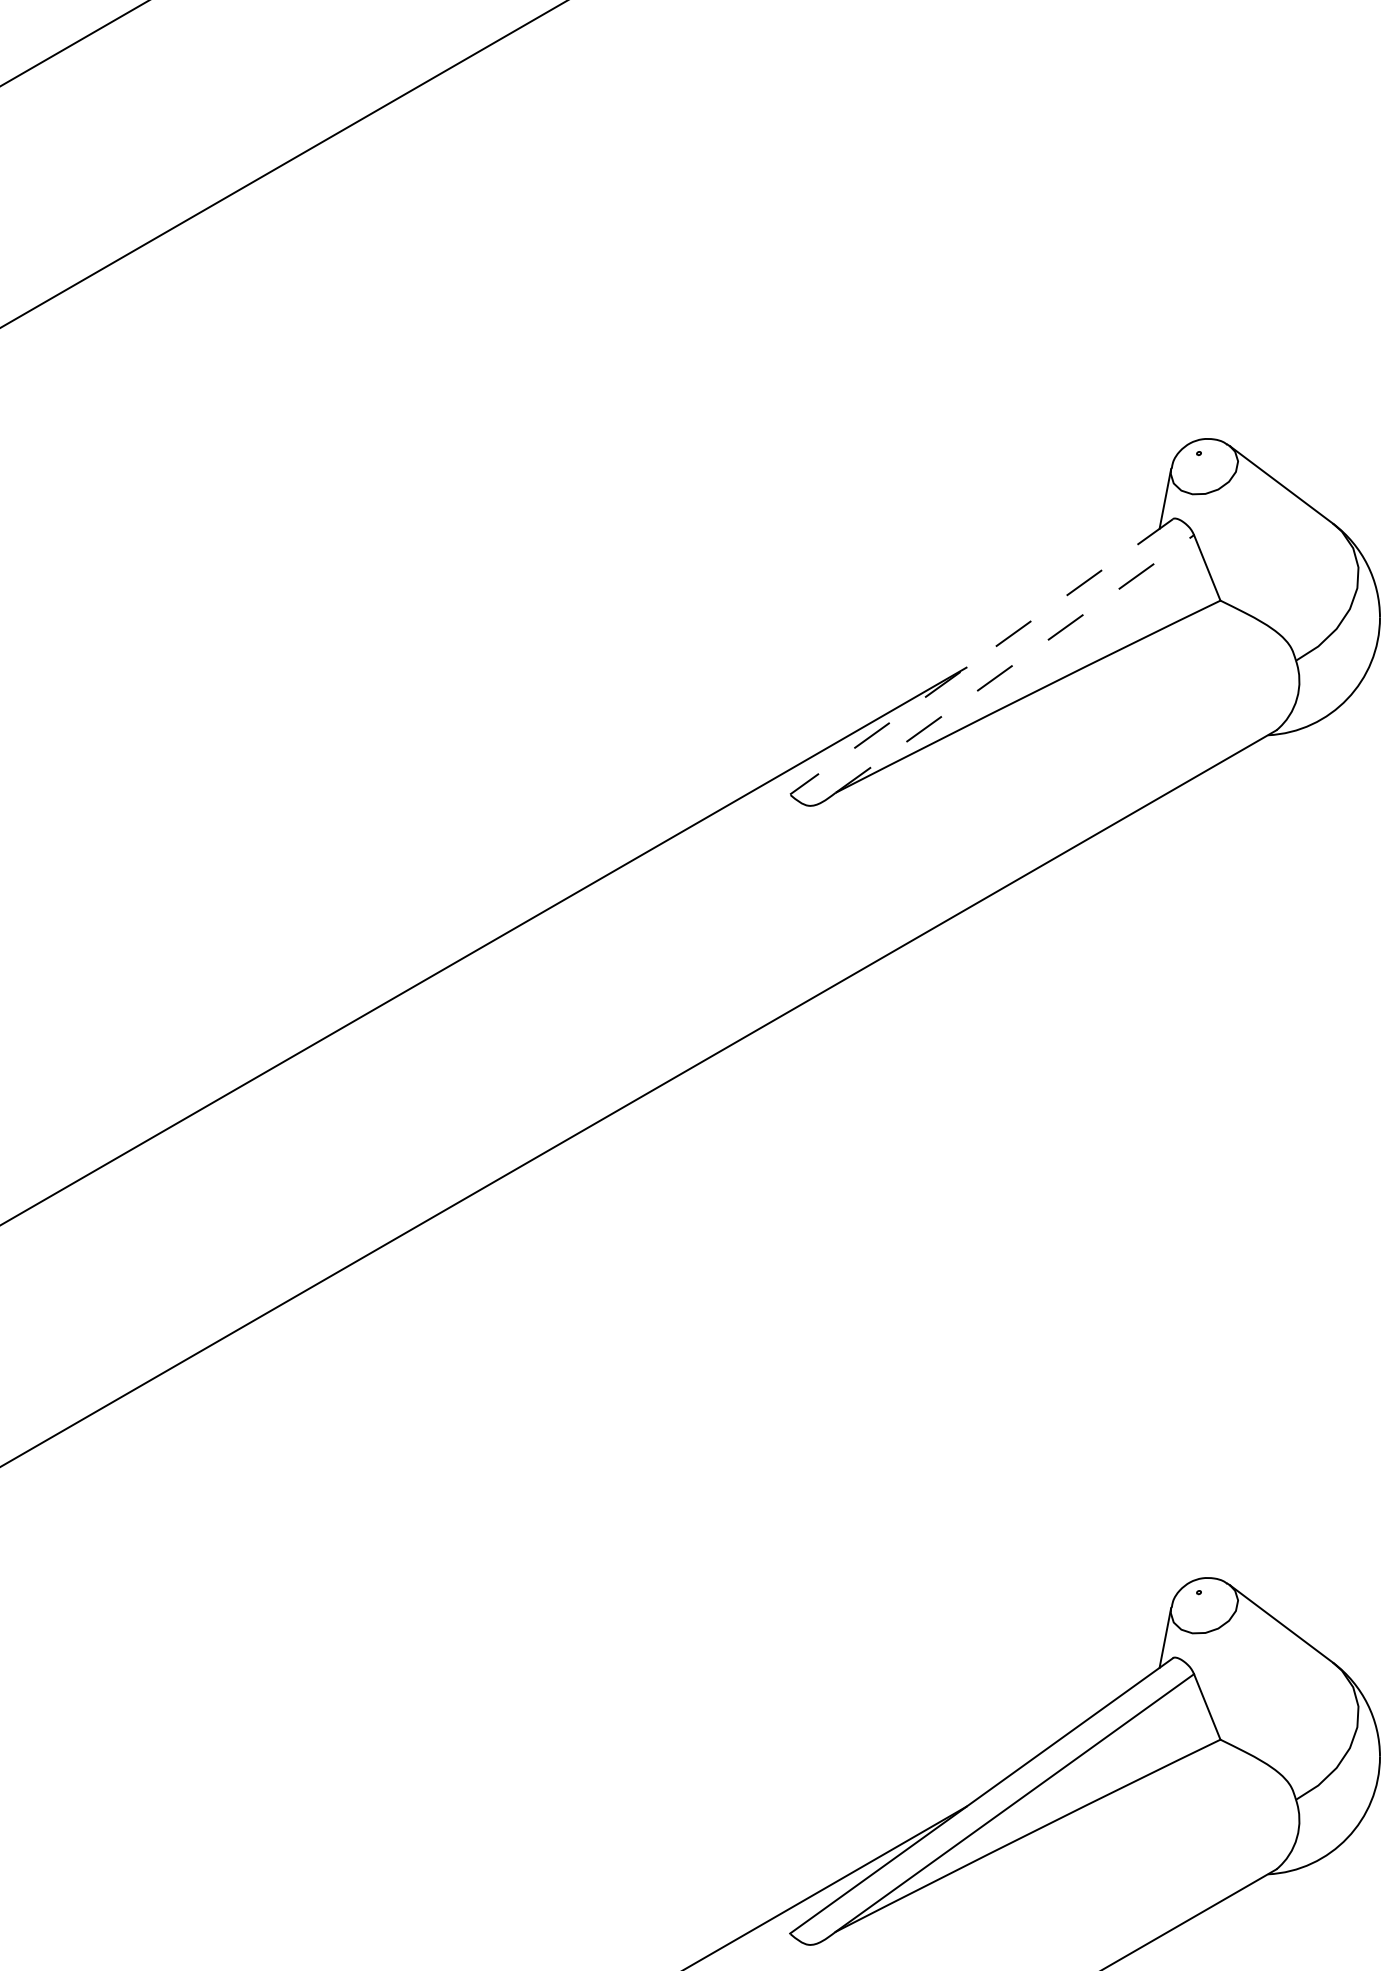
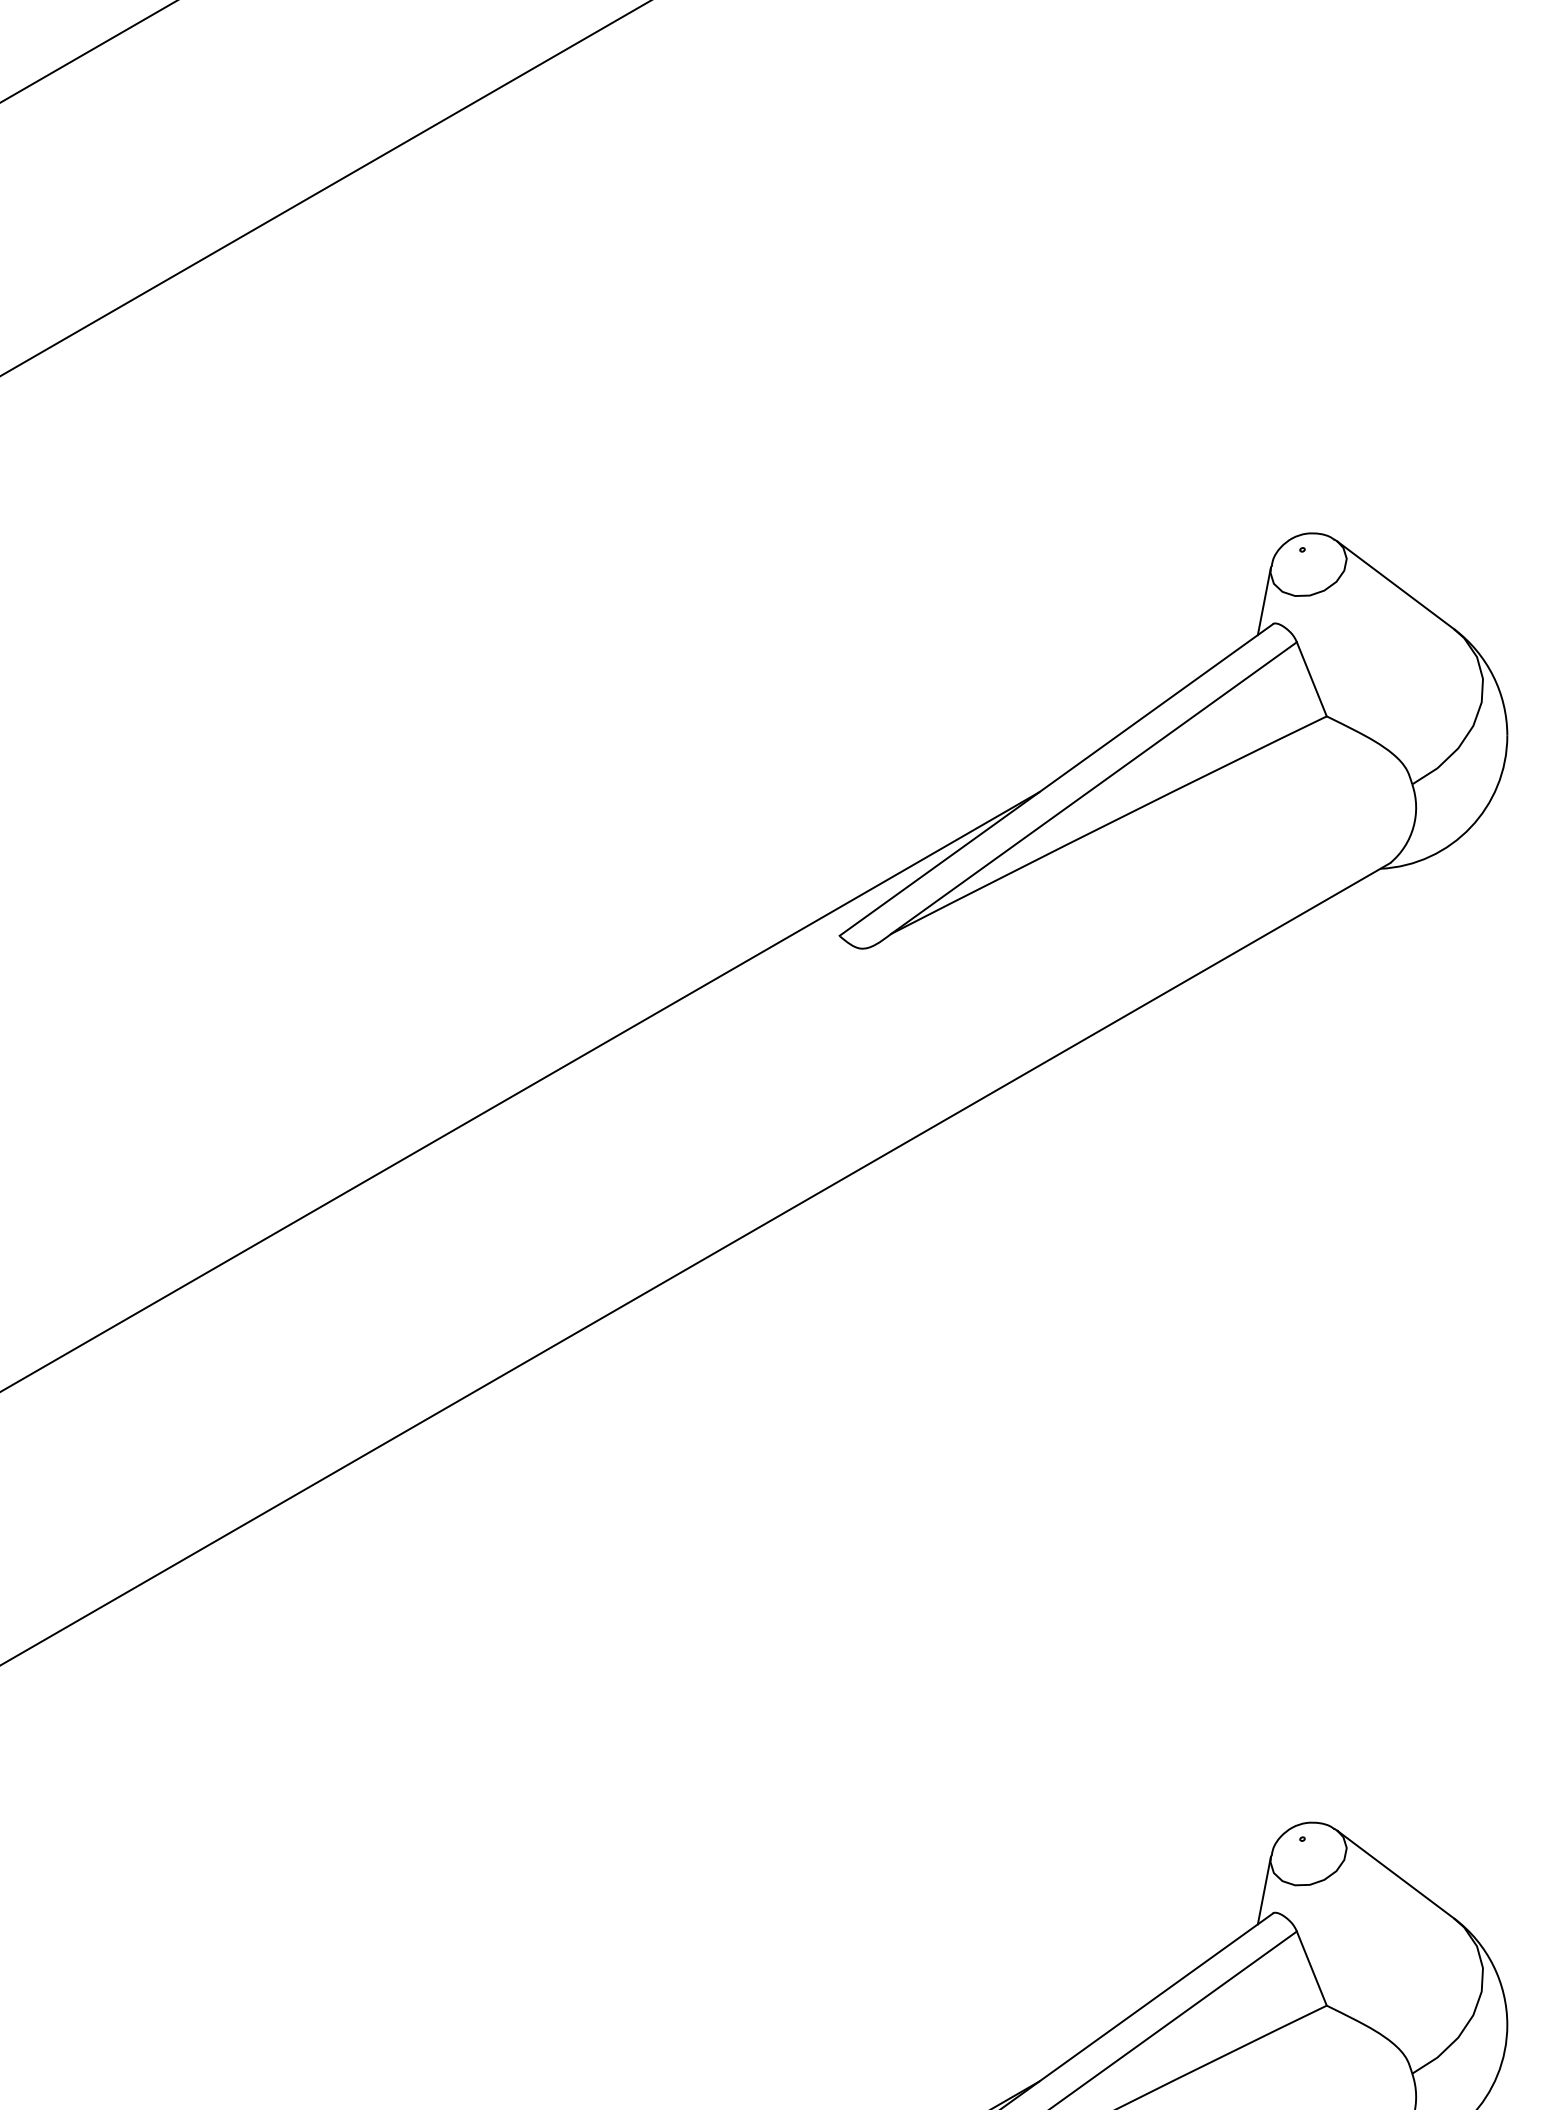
line: (981, 656) -> (1056, 779), dashed -> solid
line: (1014, 664) -> (1093, 788), dashed -> solid

